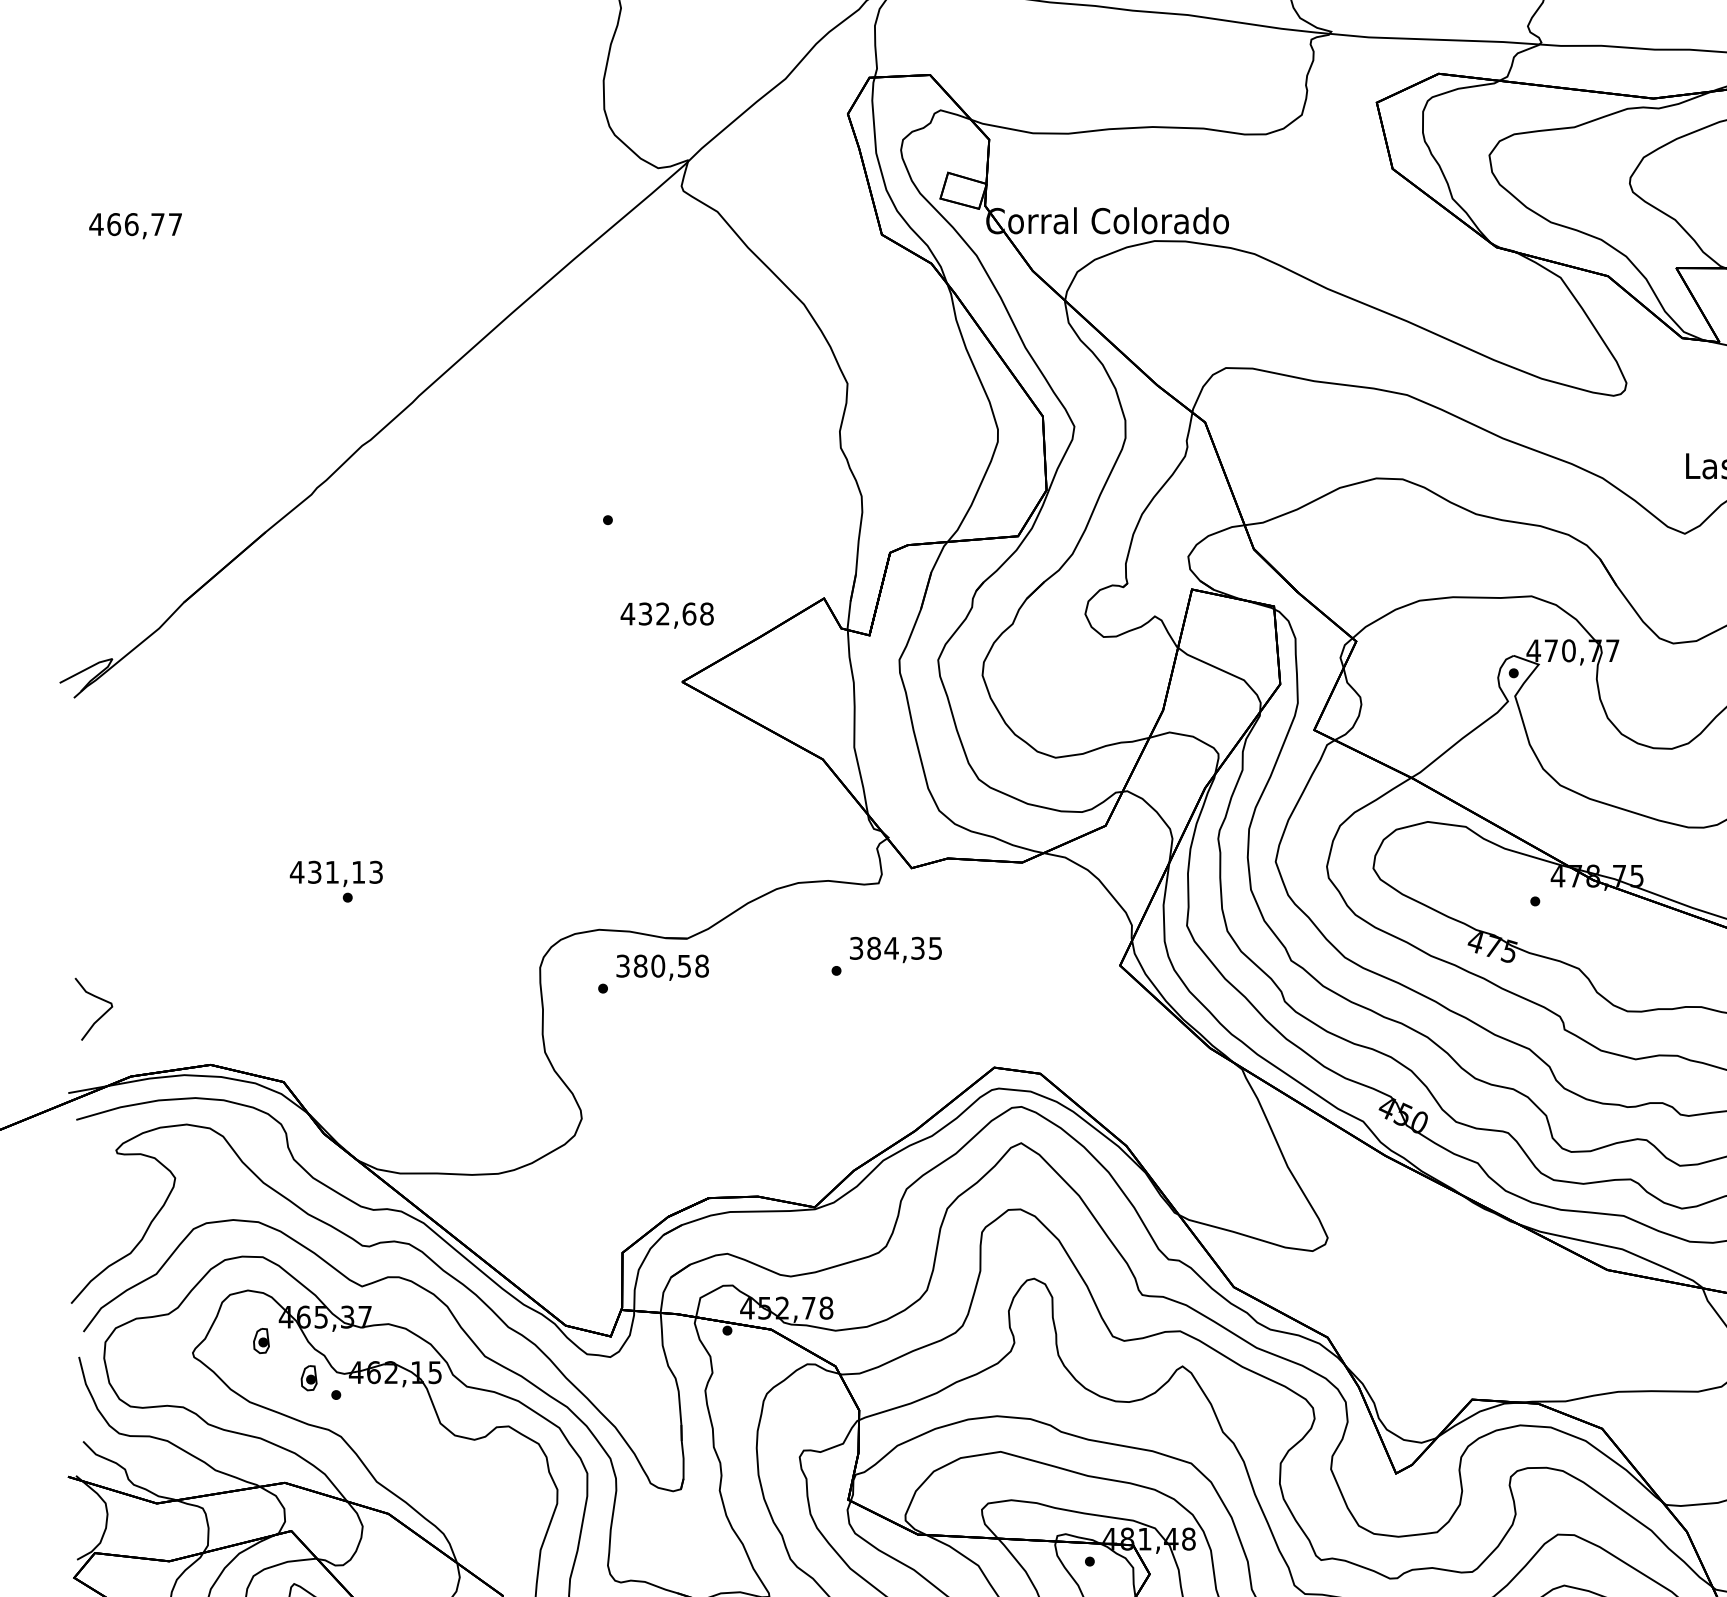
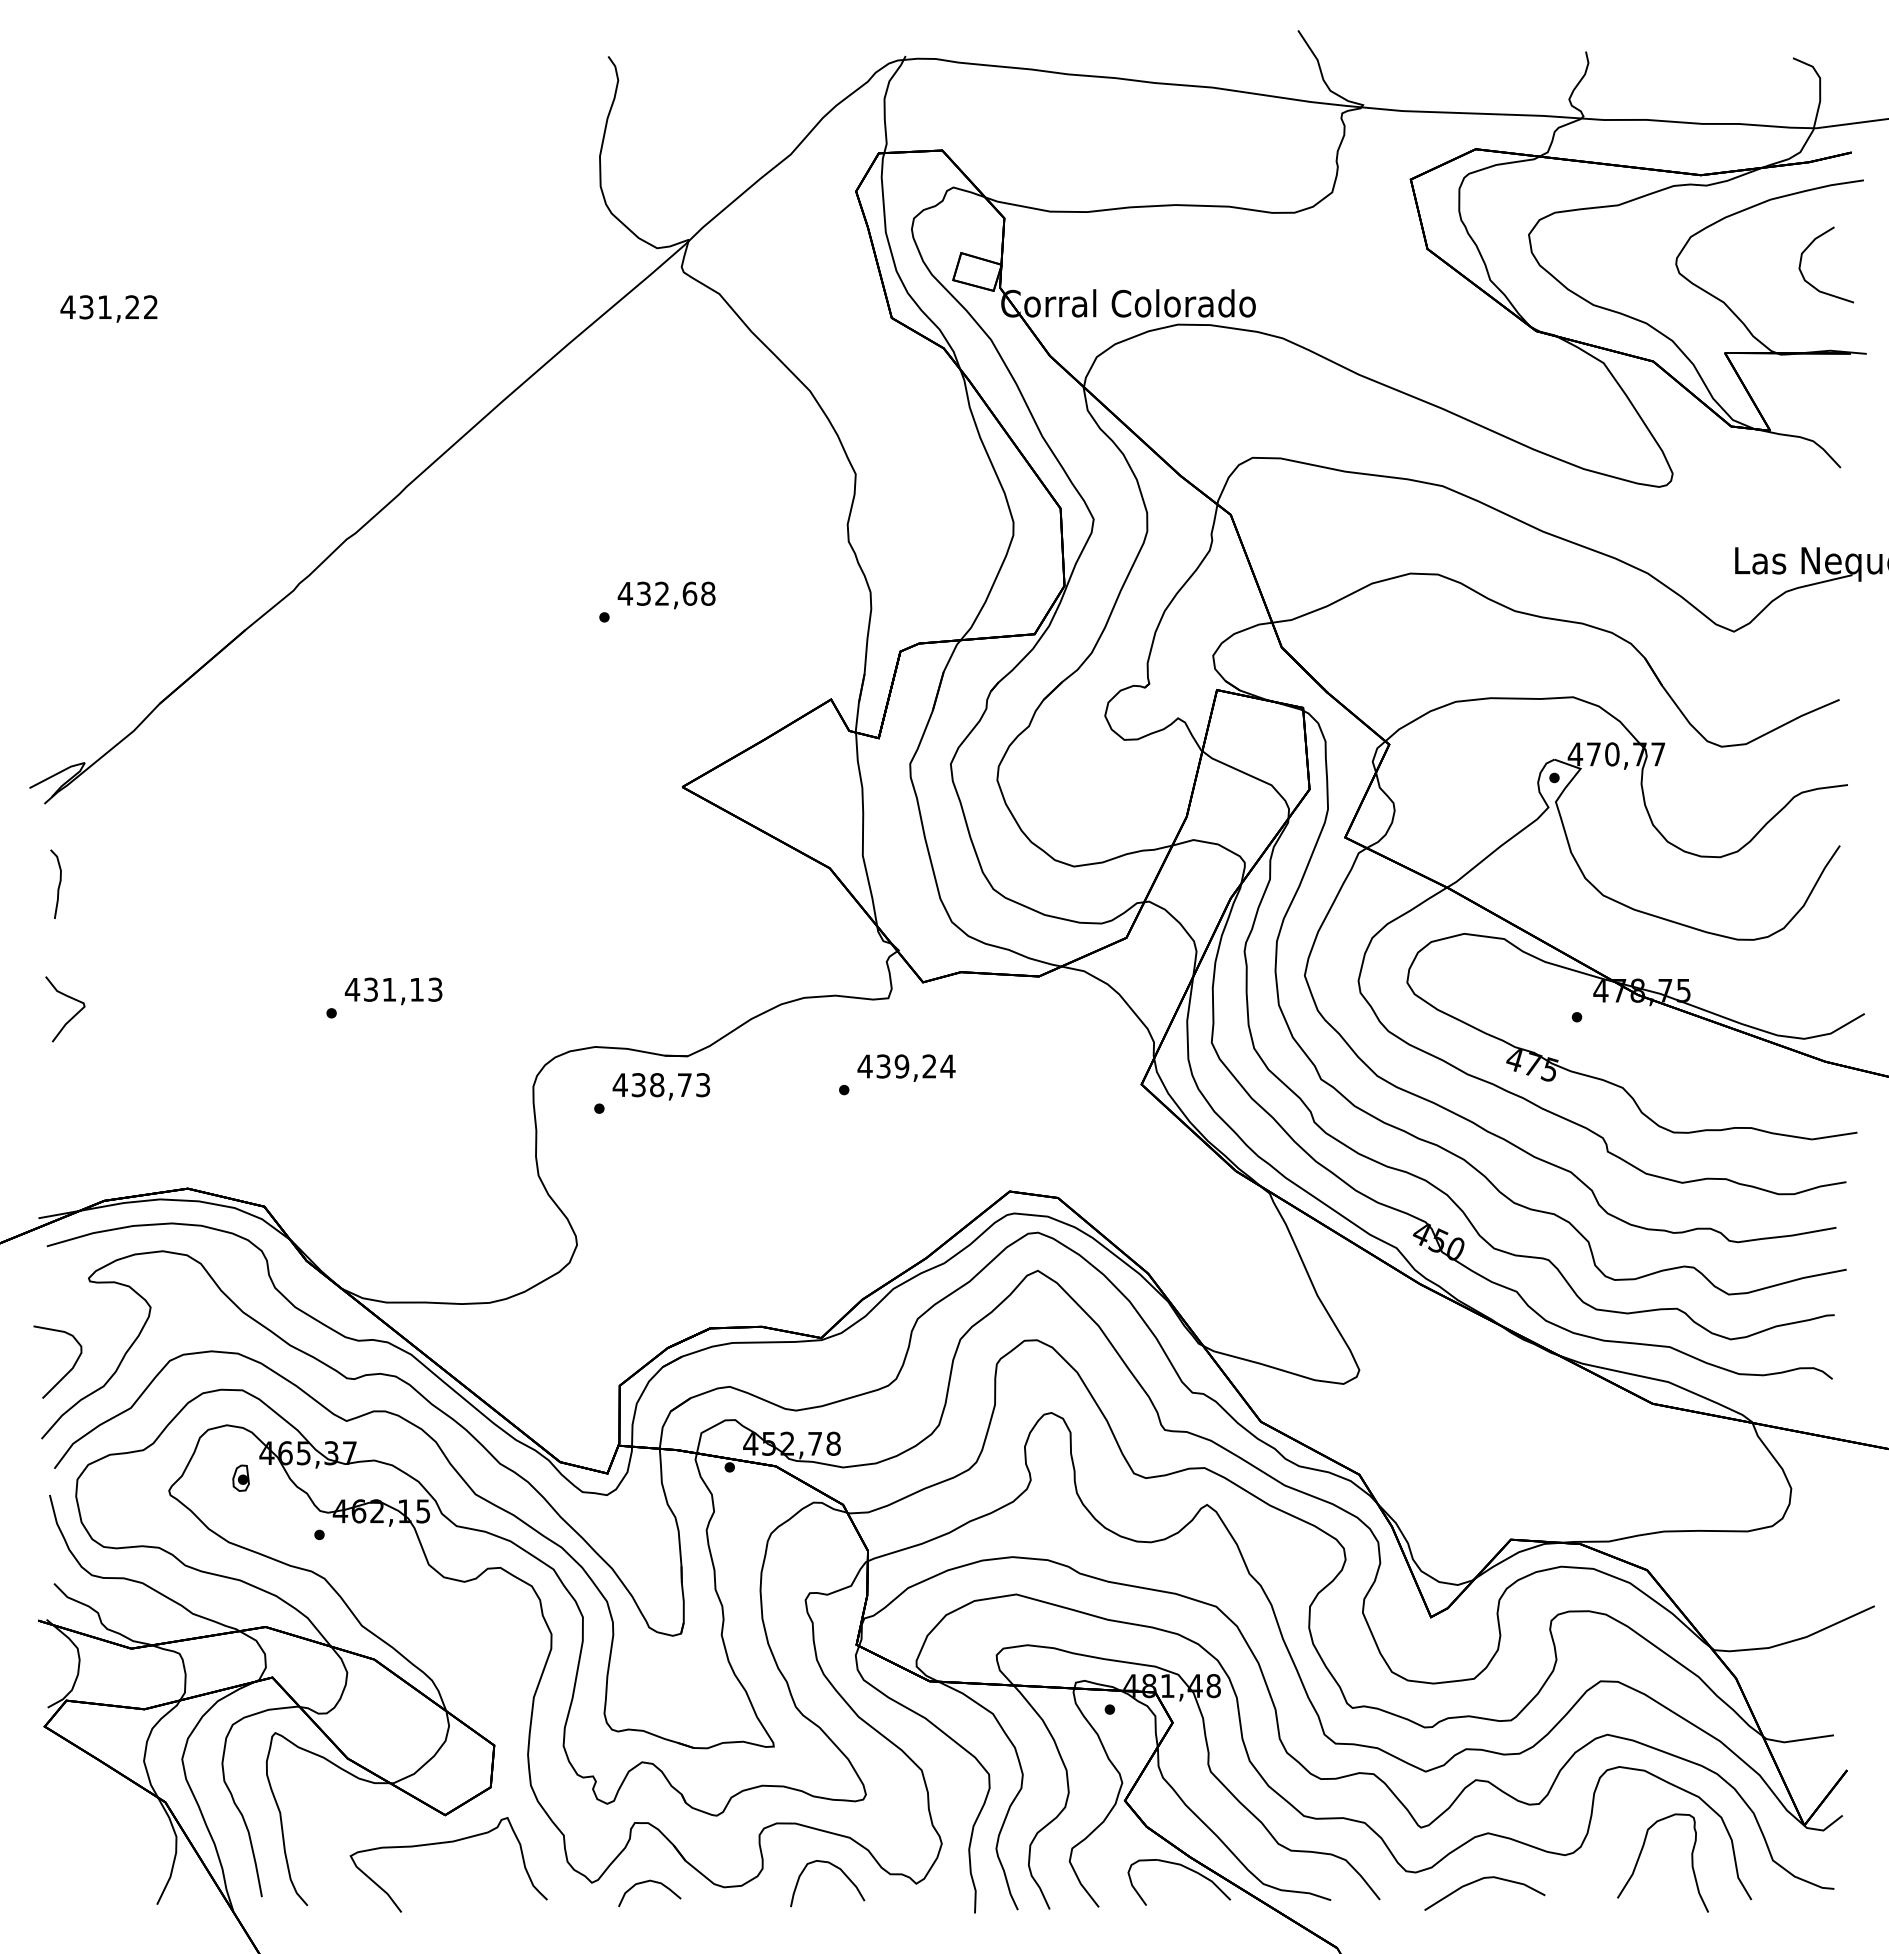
text: (144, 224) -> (118, 307), 466,77 -> 431,22
text: (667, 615) -> (666, 595), moved
curve: (87, 774) -> (58, 884), added
text: (336, 874) -> (393, 991), moved
text: (895, 948) -> (906, 1066), 384,35 -> 439,24
text: (662, 966) -> (661, 1085), 380,58 -> 438,73
curve: (100, 1016) -> (72, 1016), moved
curve: (96, 1239) -> (68, 1371), added
part: (308, 1377) -> (290, 1516), removed

